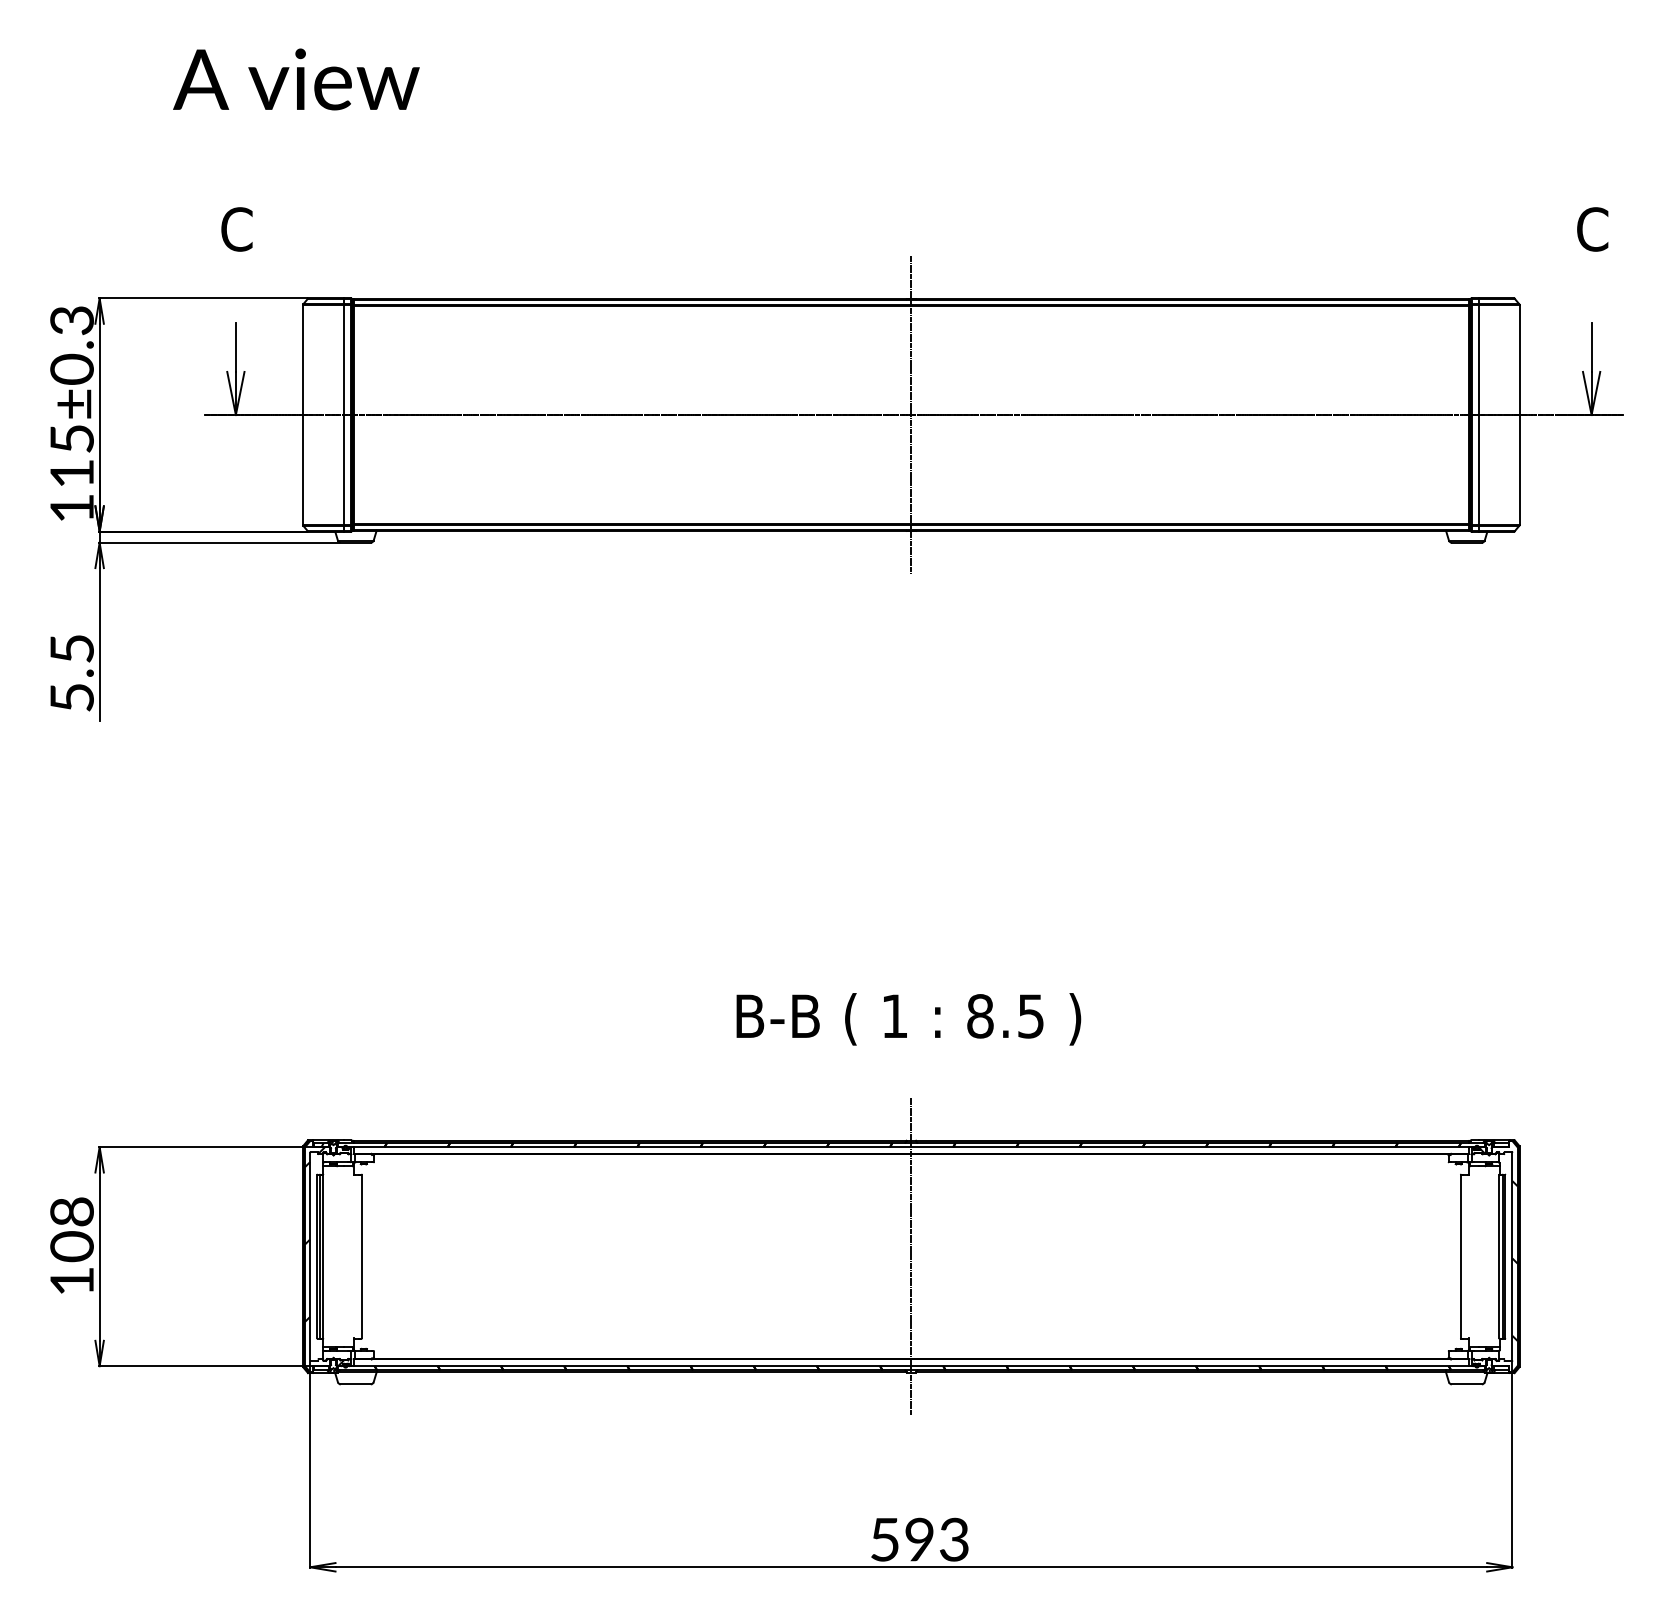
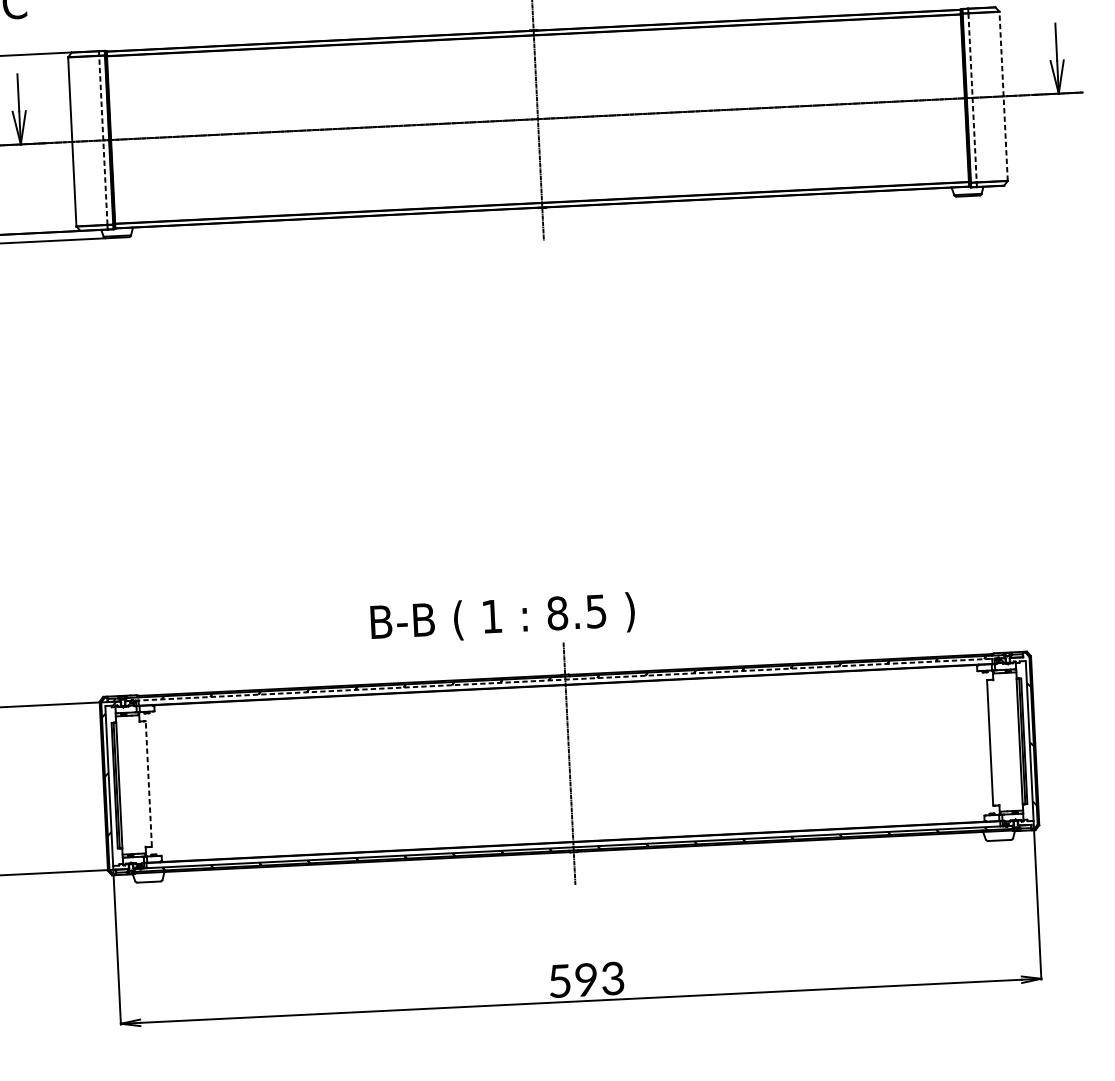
line: (343, 414) -> (103, 140), solid -> dashed
line: (1519, 414) -> (1003, 95), solid -> dashed
line: (1479, 415) -> (972, 98), solid -> dashed
text: (908, 1019) -> (502, 618), moved
line: (911, 1147) -> (565, 679), solid -> dashed
line: (361, 1256) -> (148, 783), solid -> dashed

